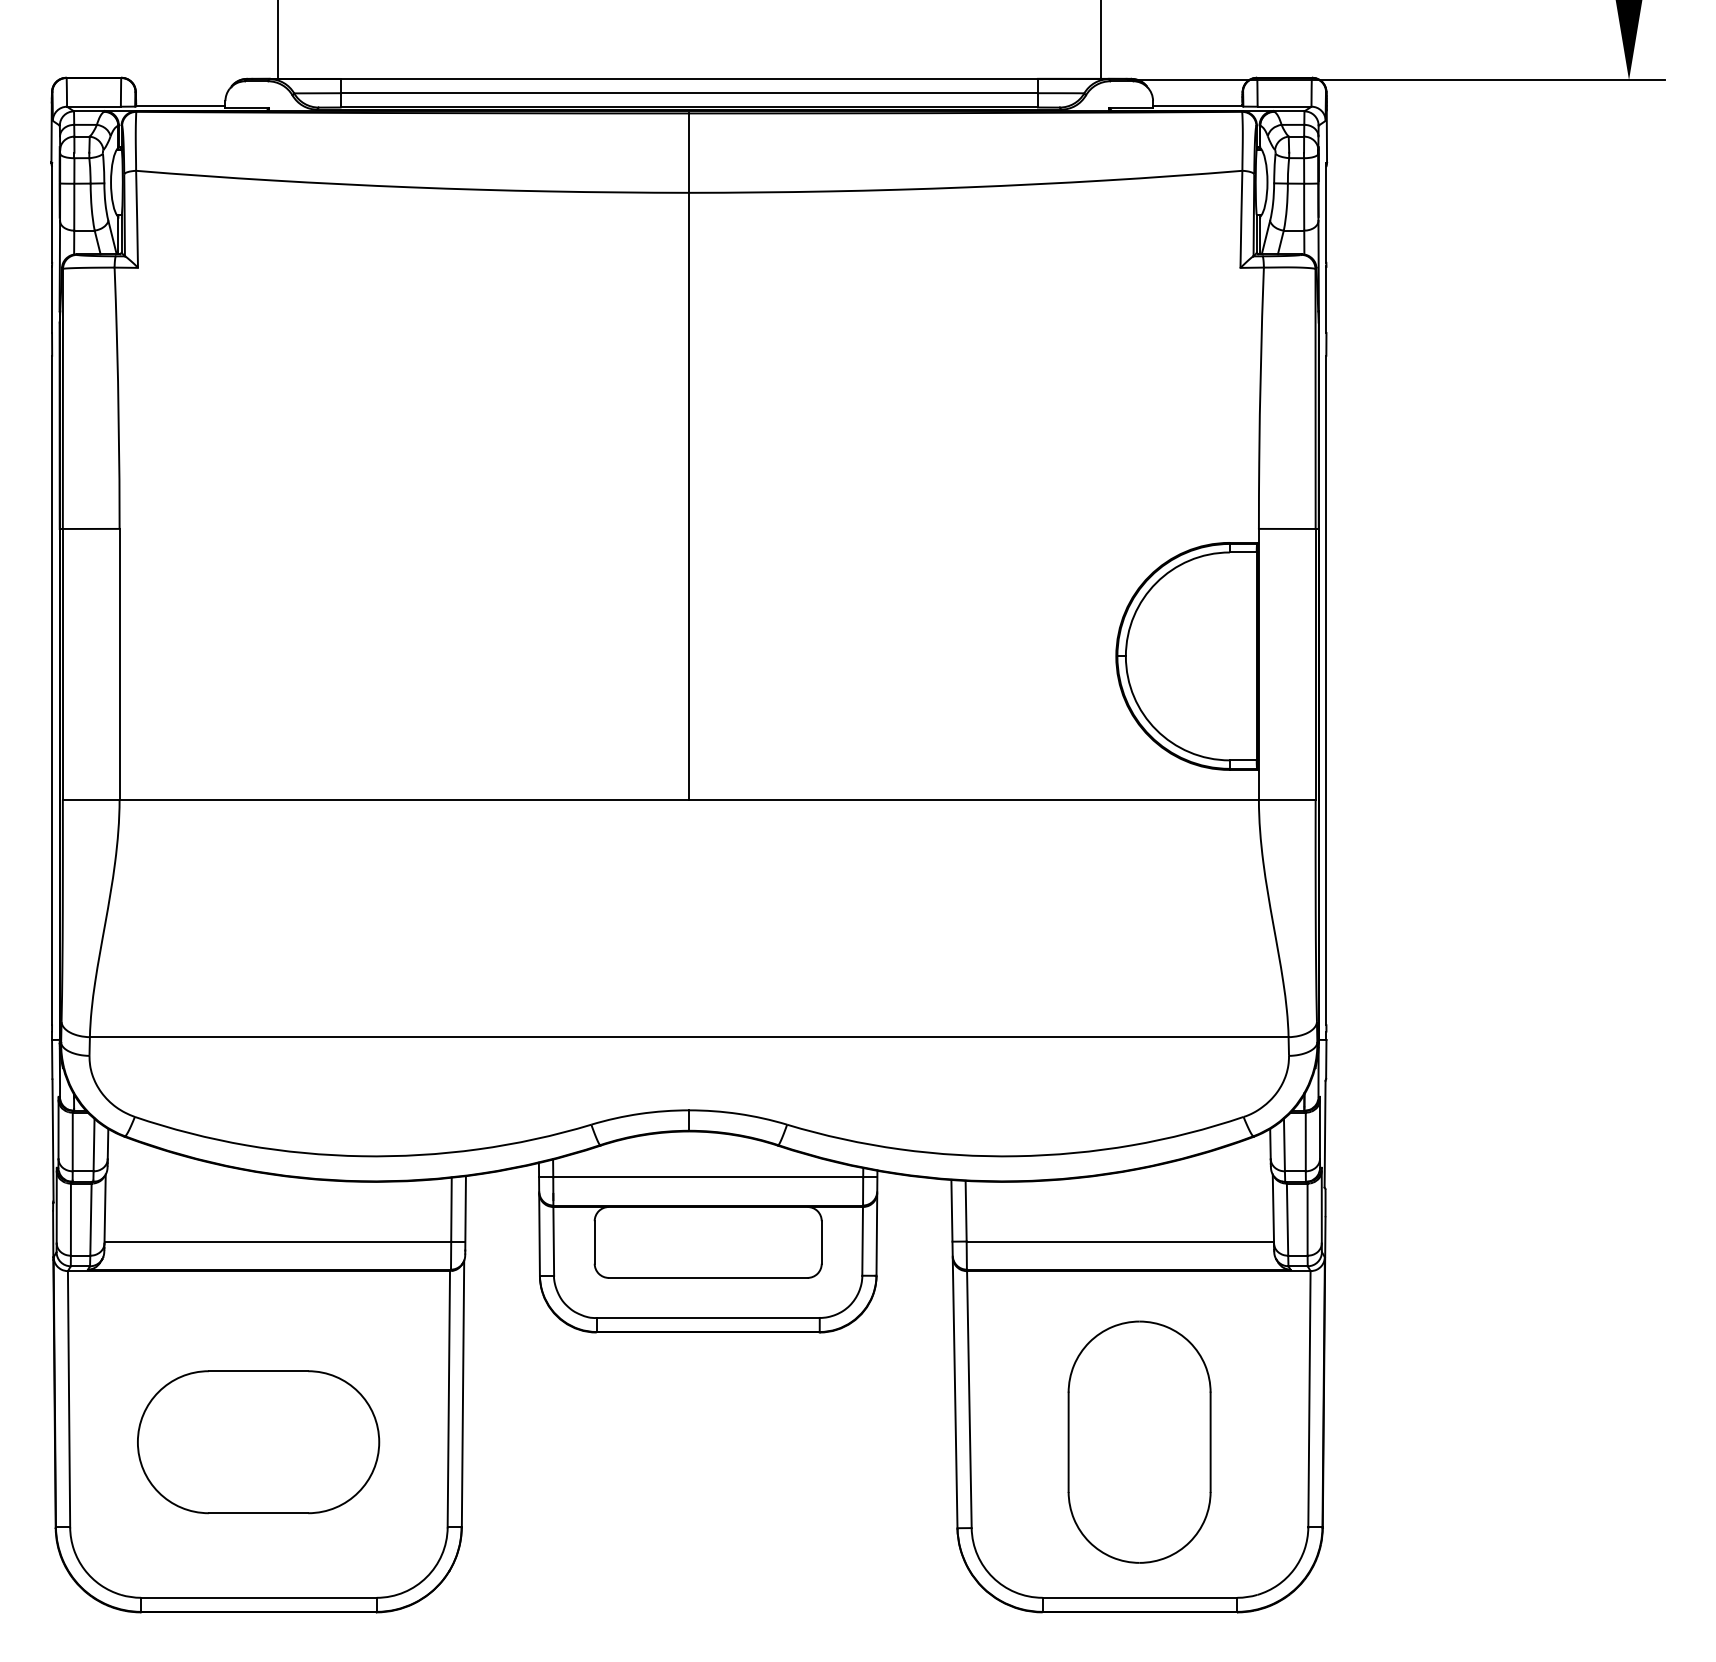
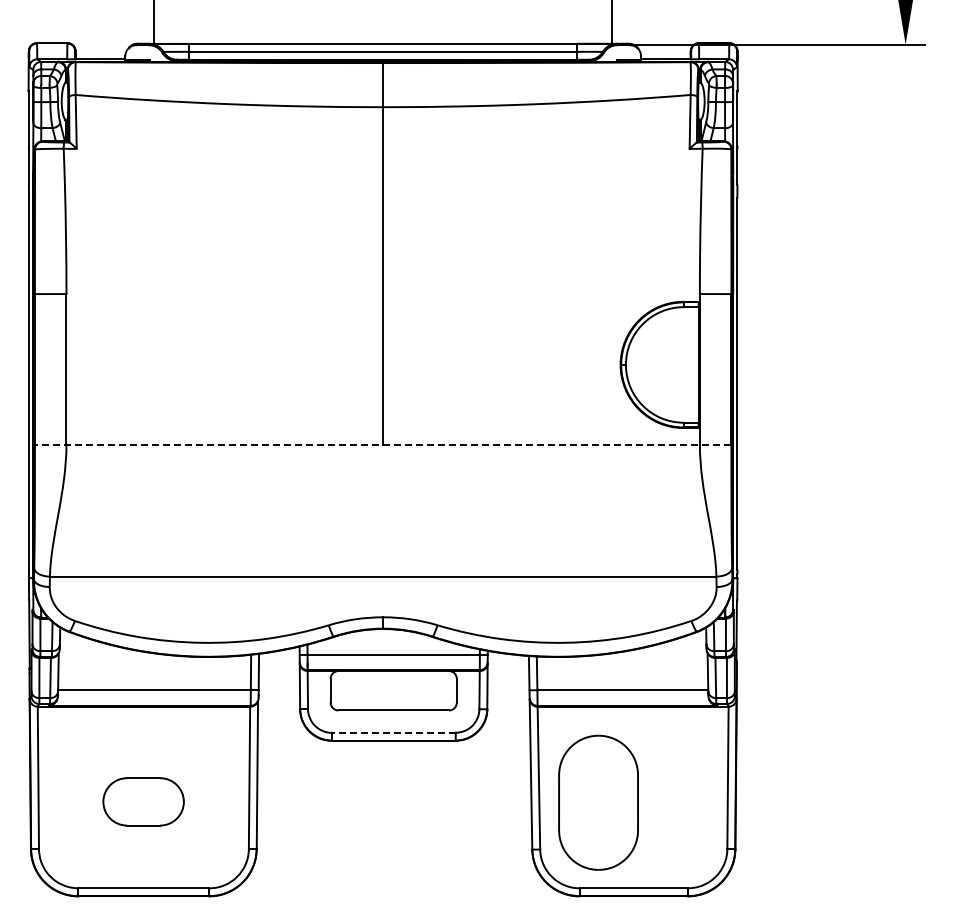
line: (688, 799) -> (382, 444), solid -> dashed
line: (707, 1317) -> (393, 732), solid -> dashed
part: (258, 1441) -> (143, 801), size x0.6
part: (1139, 1441) -> (598, 802), moved

